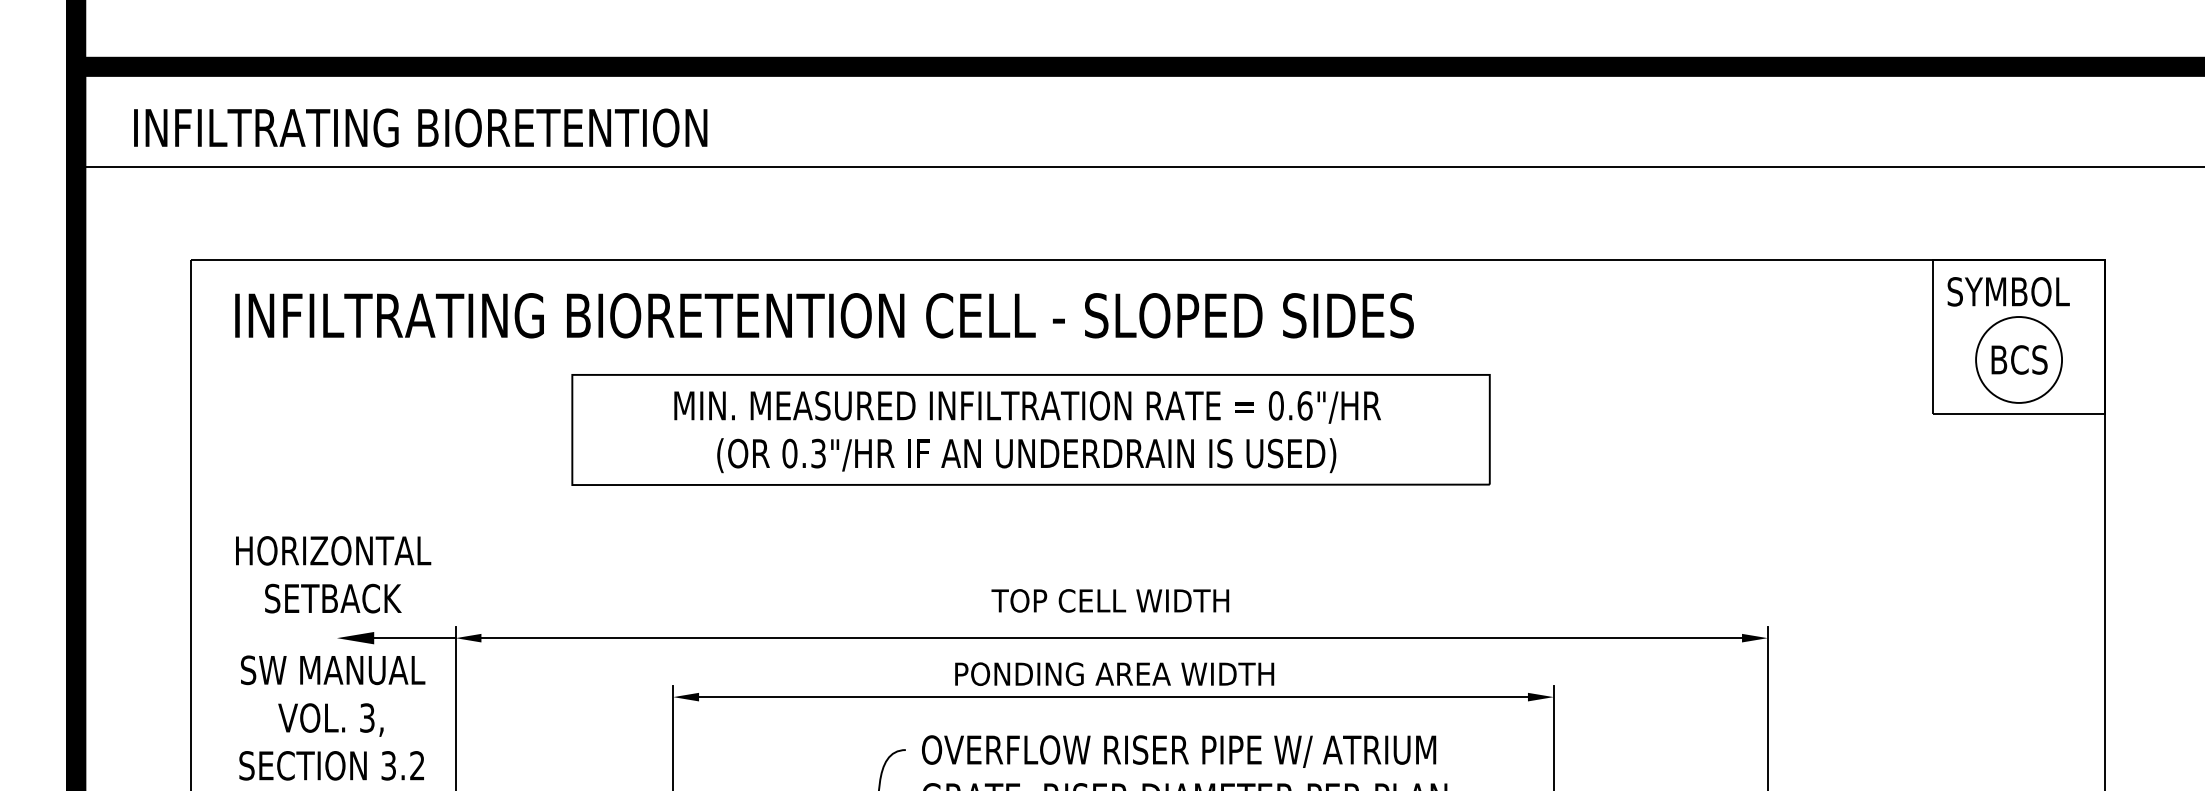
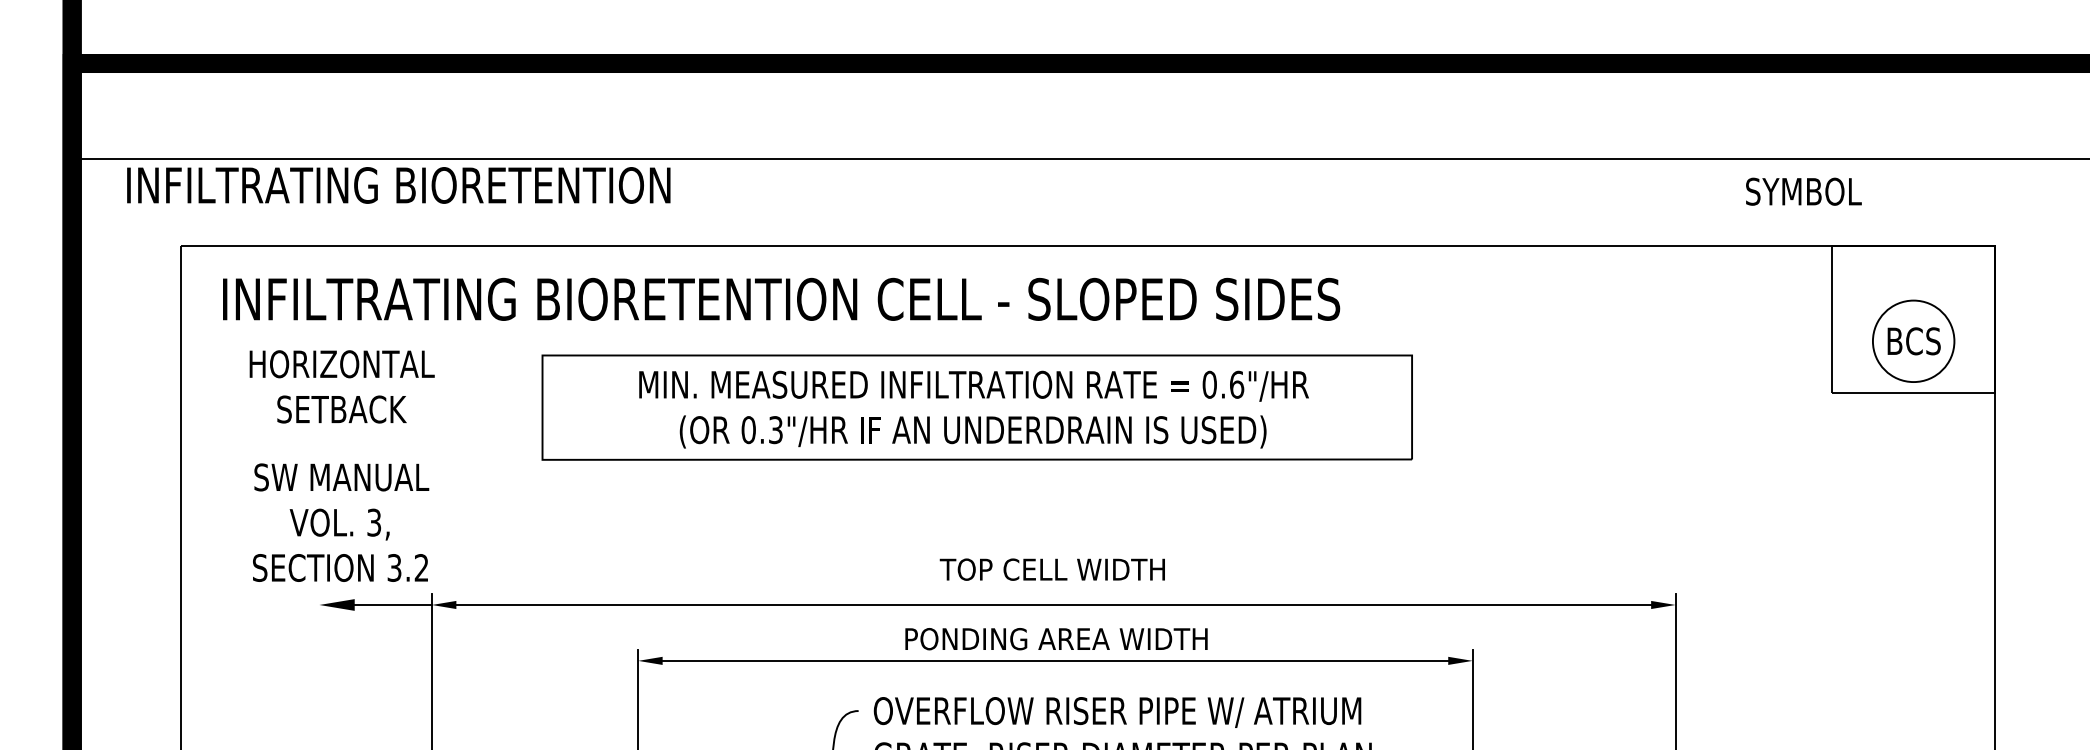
text: (420, 128) -> (398, 185), moved
text: (2008, 291) -> (1803, 191), moved
text: (332, 657) -> (341, 465), moved

